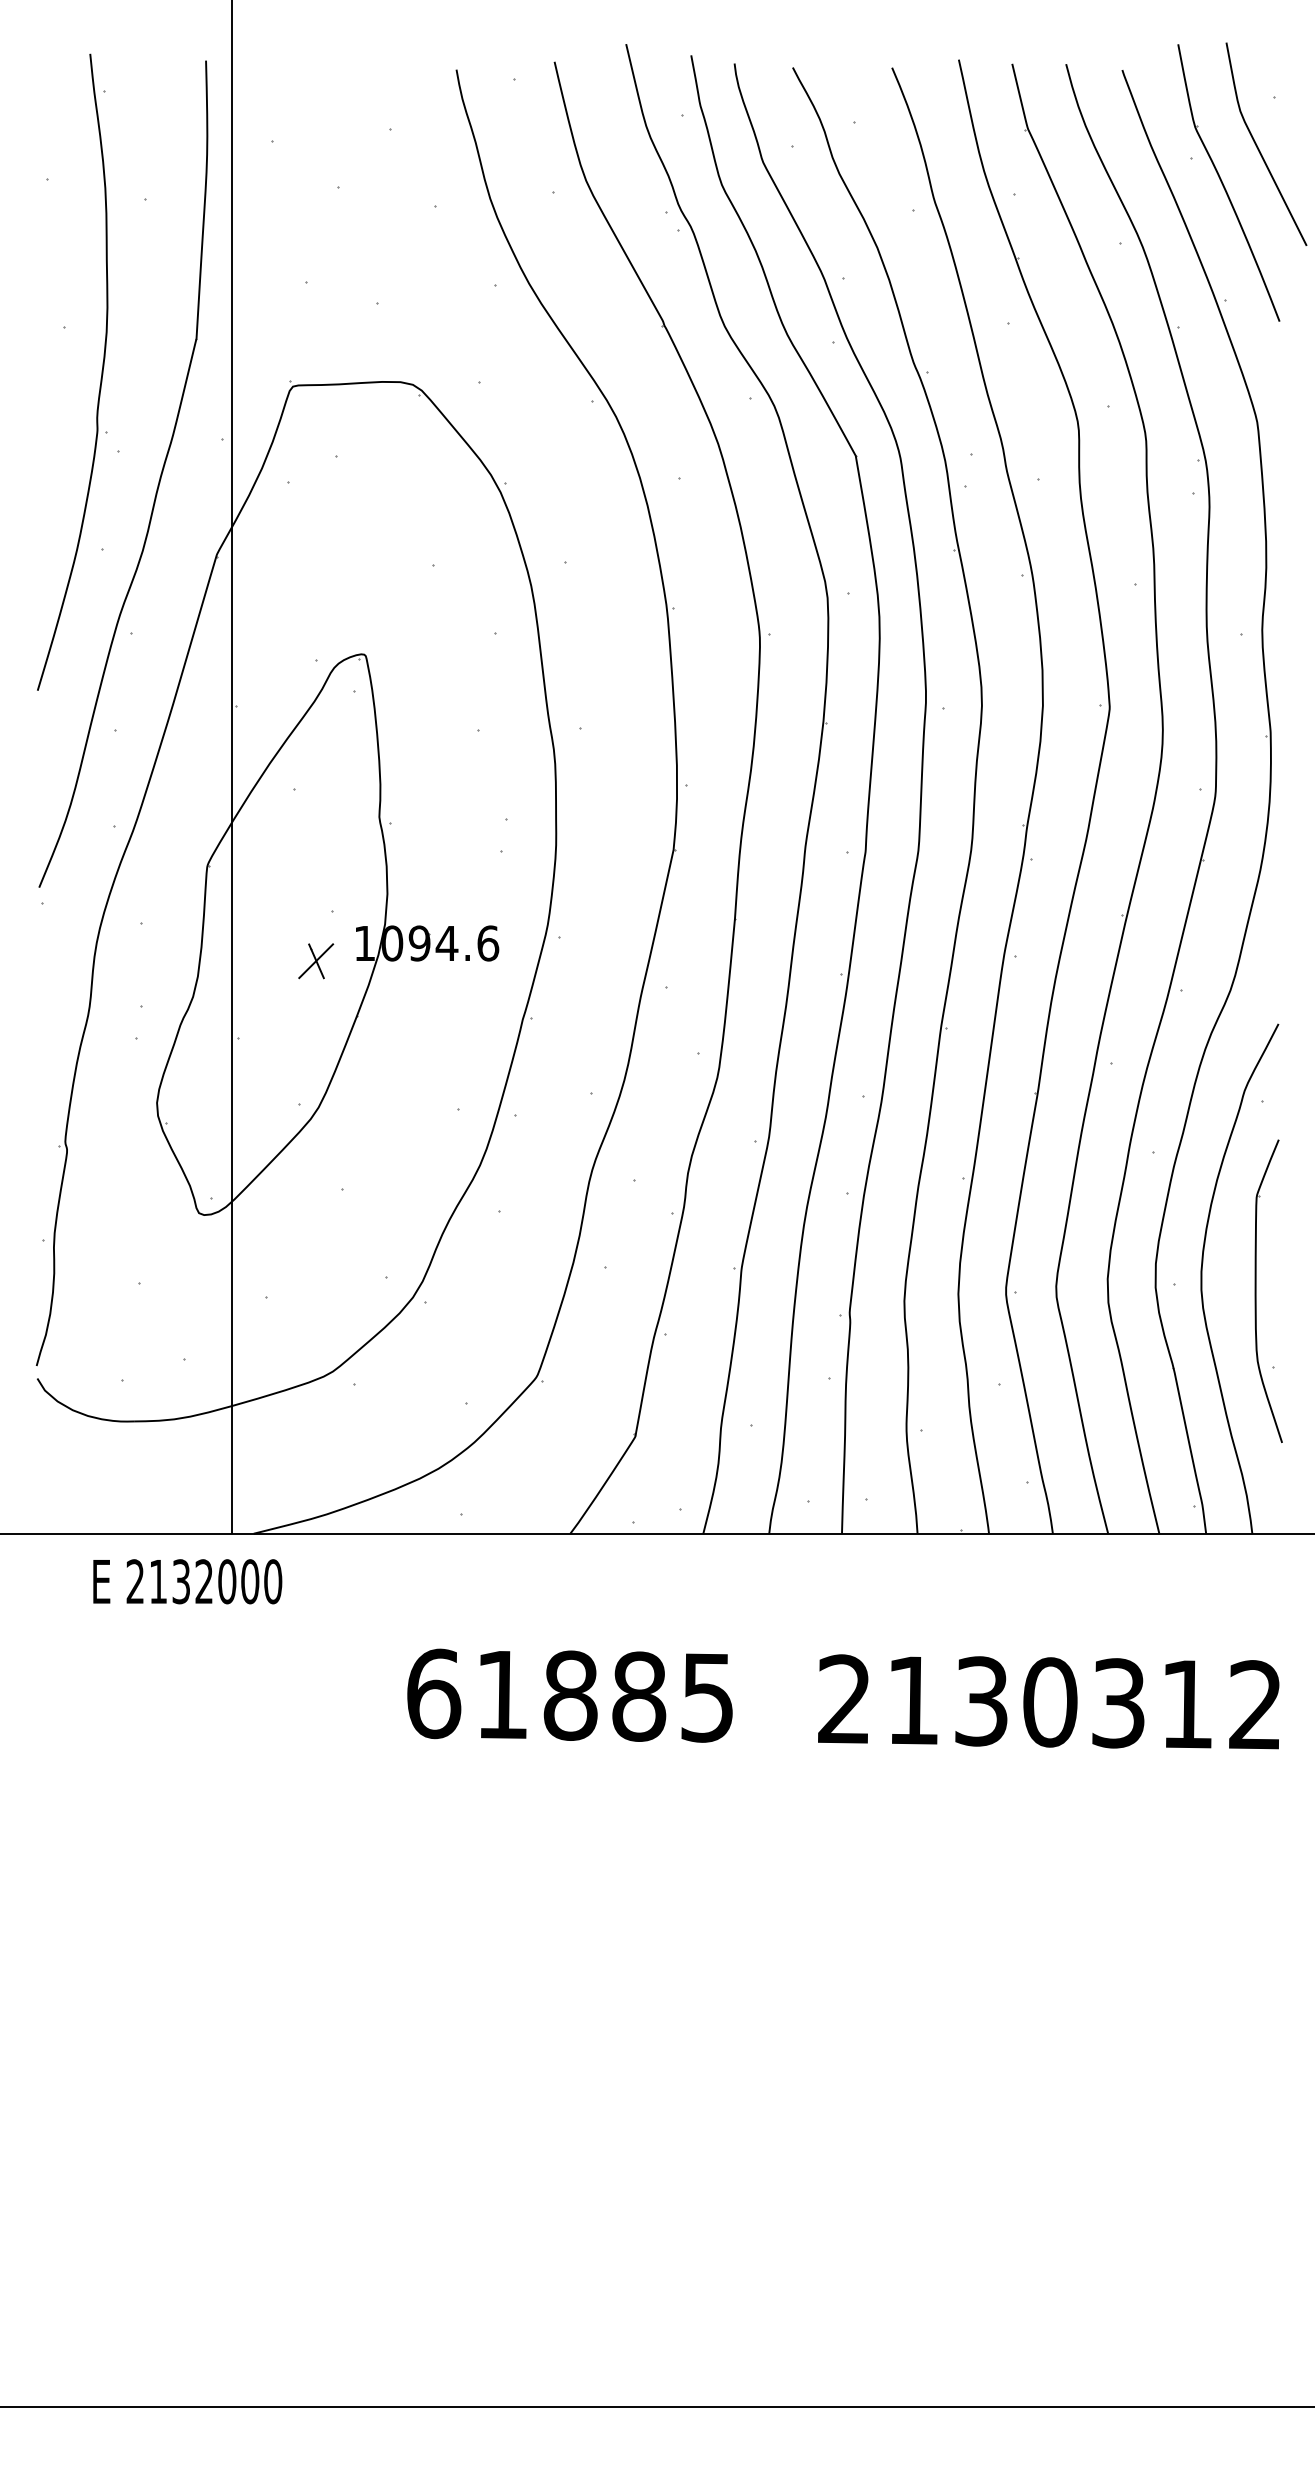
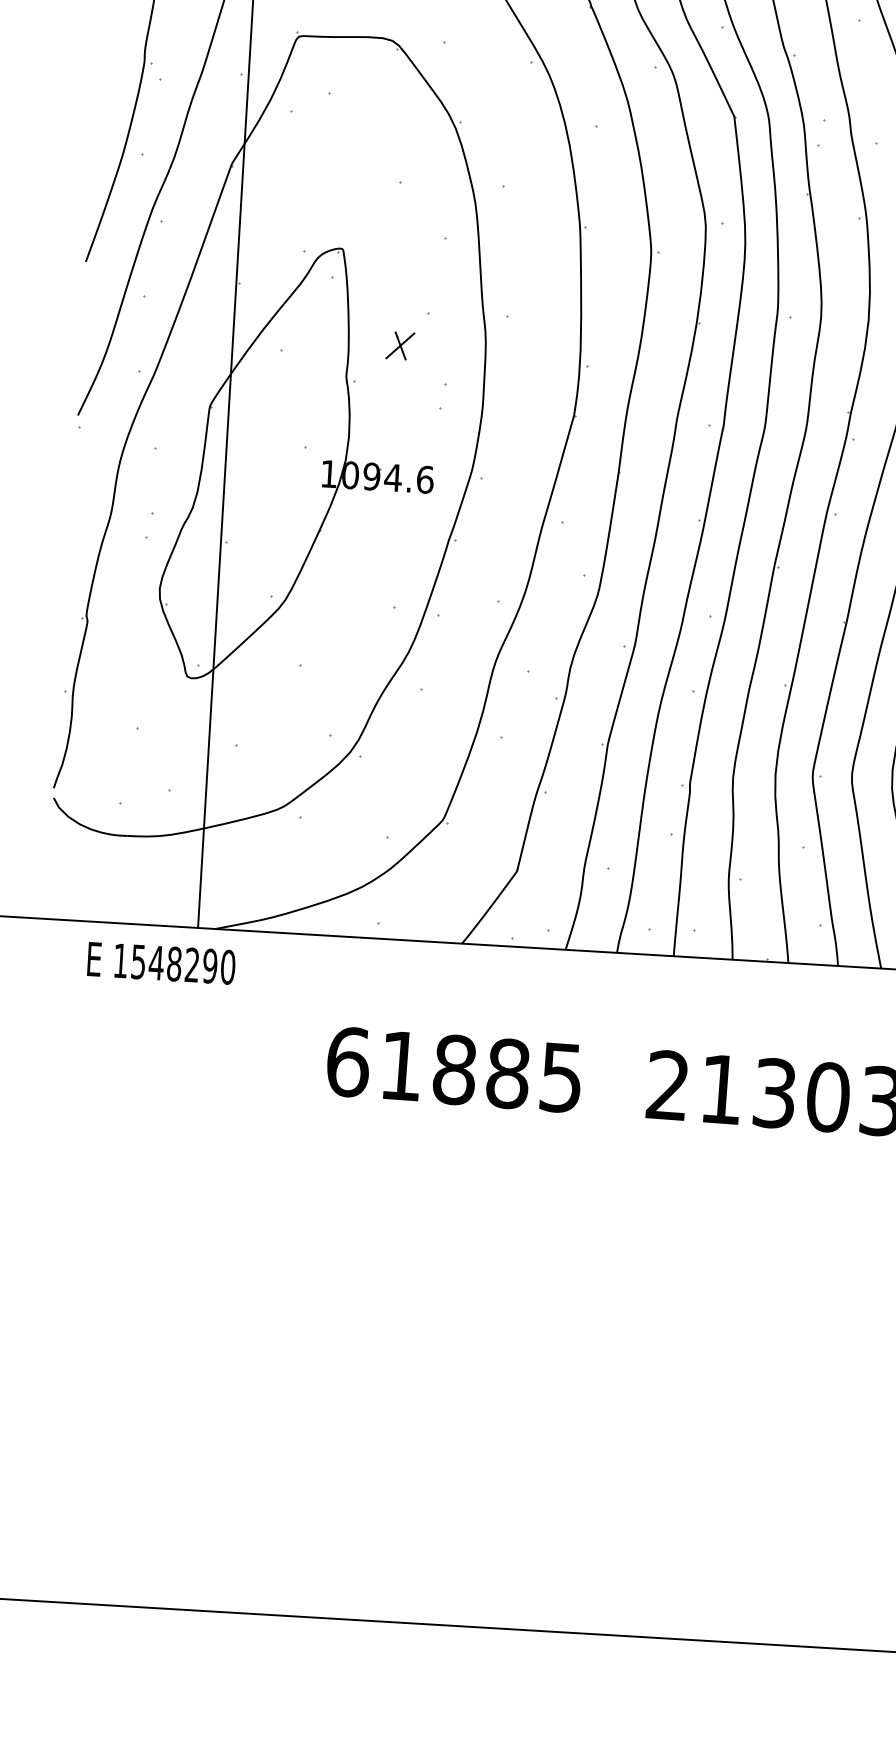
part: (316, 961) -> (400, 346), moved
text: (192, 1581) -> (165, 963), 2132000 -> 1548290

